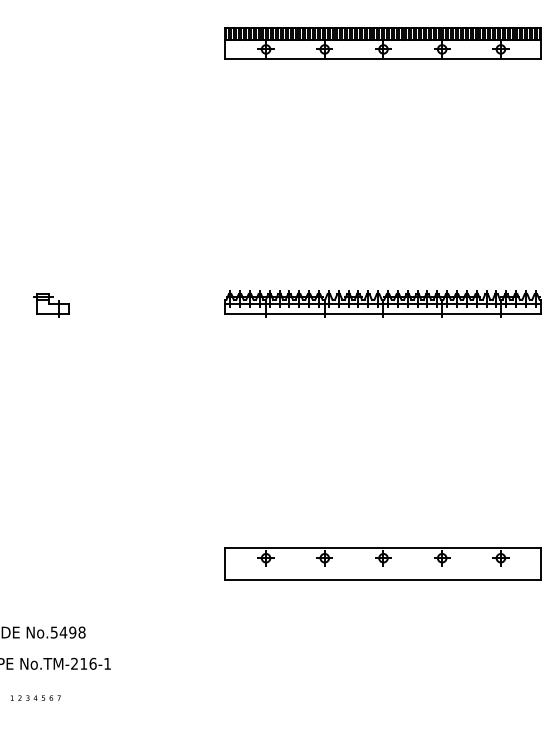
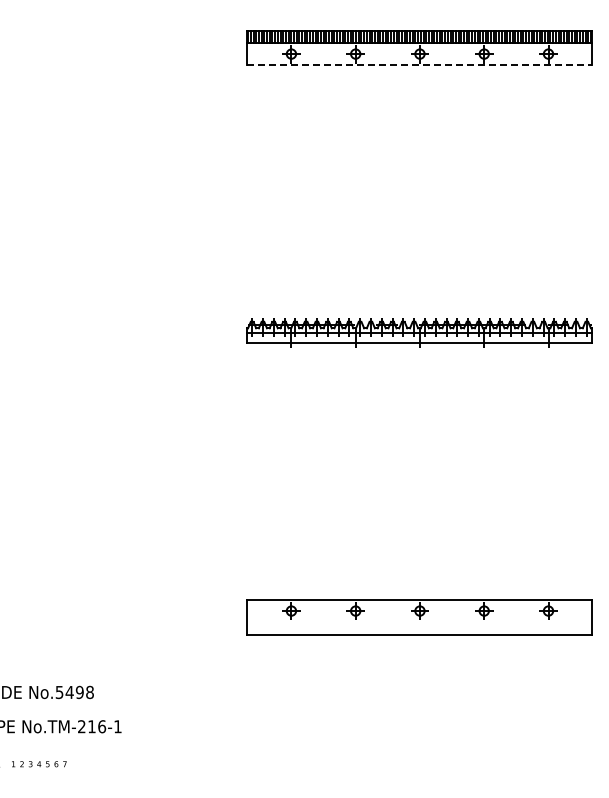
line: (383, 58) -> (419, 64), solid -> dashed
part: (50, 305) -> (55, 334), removed

